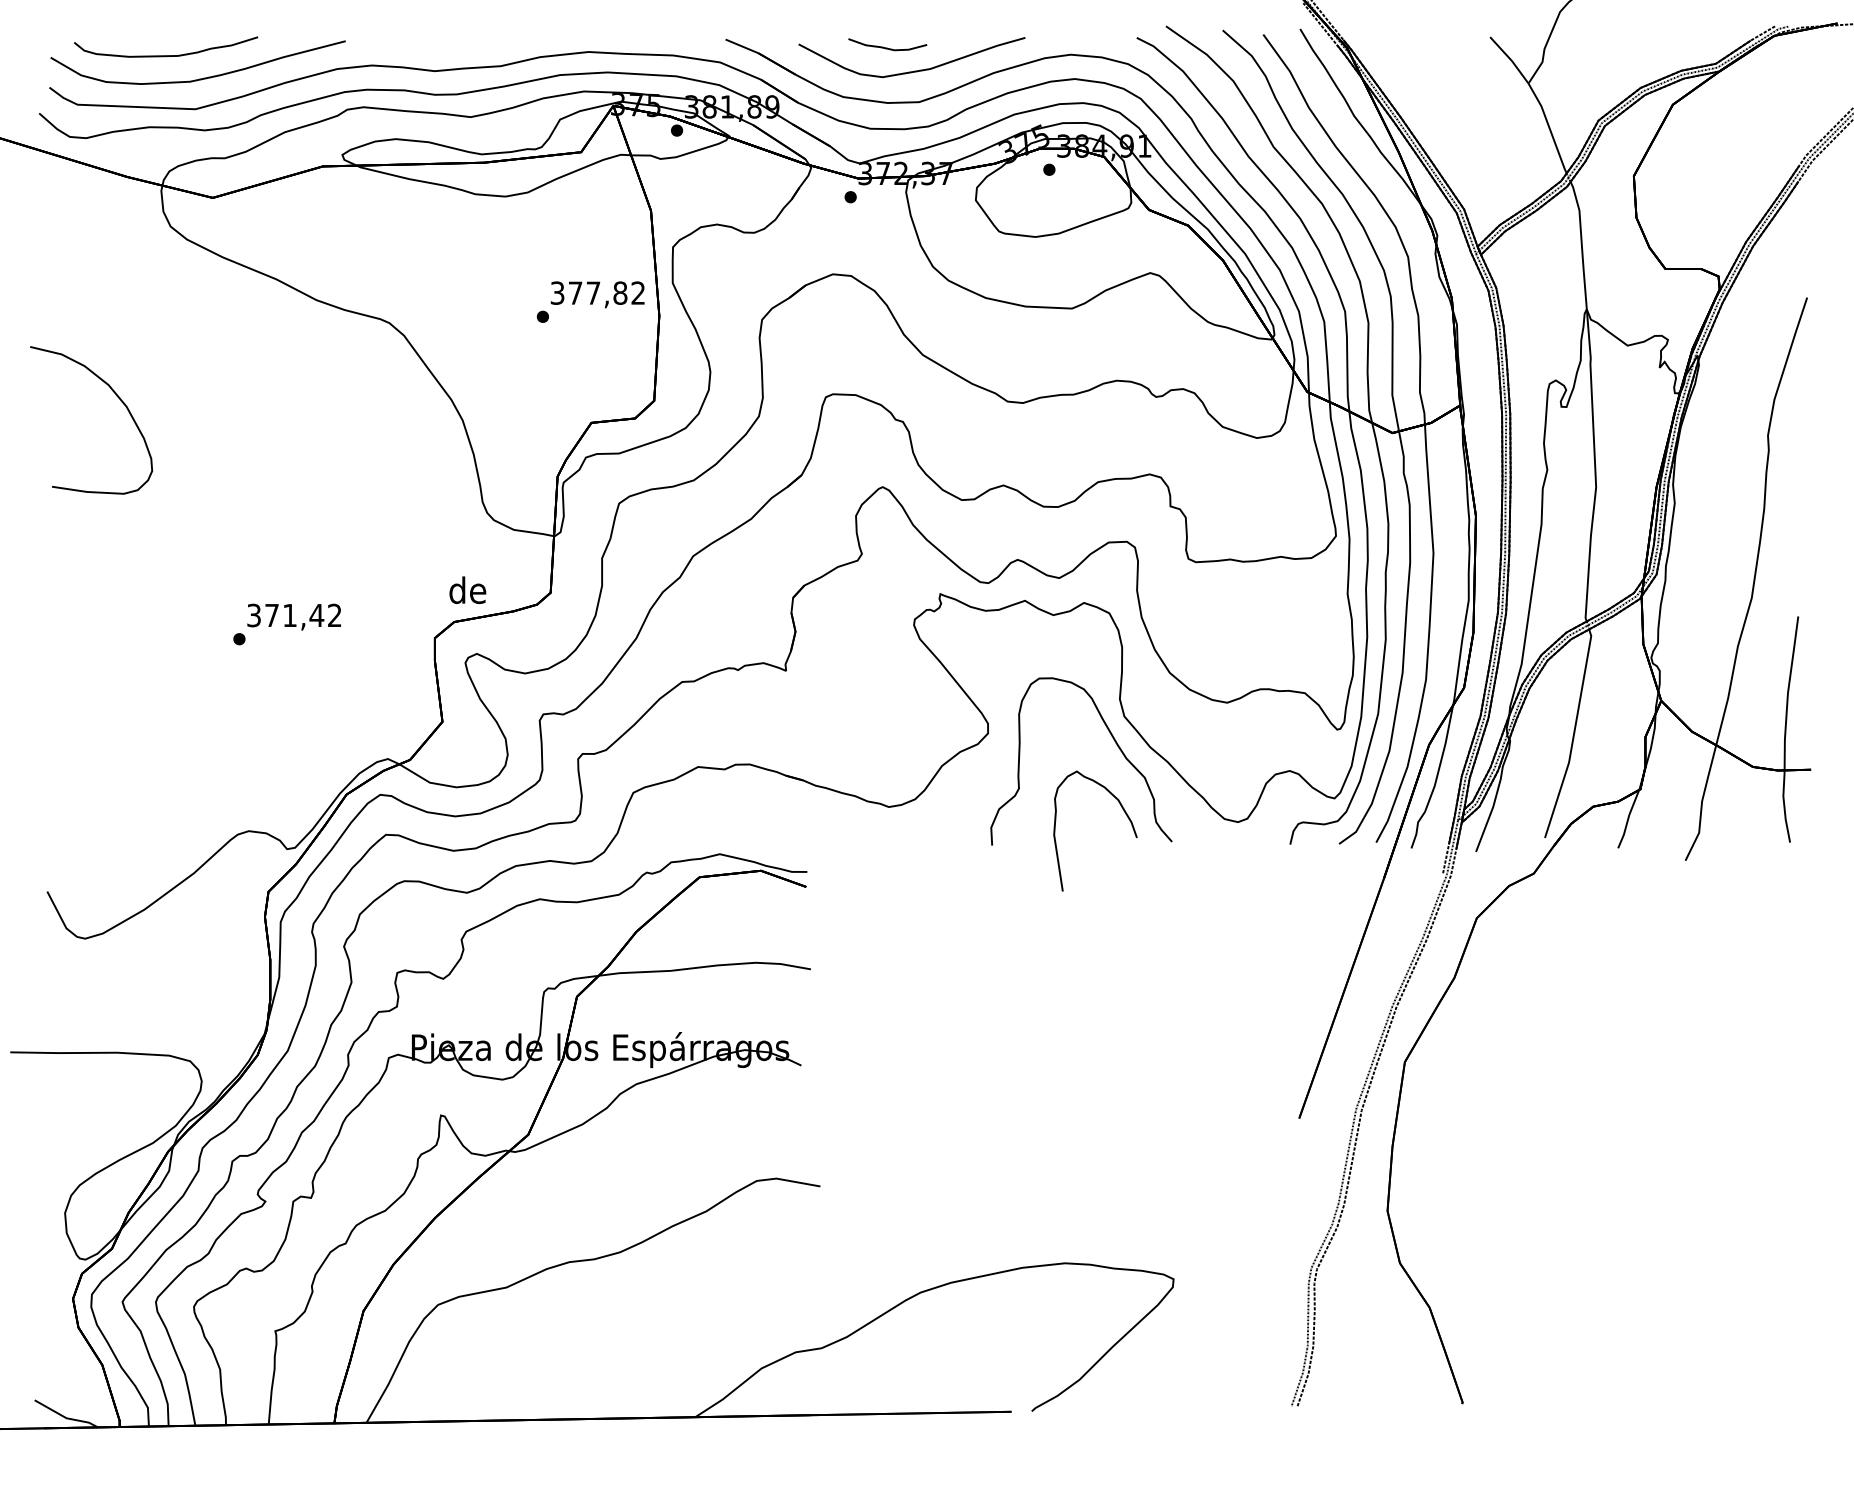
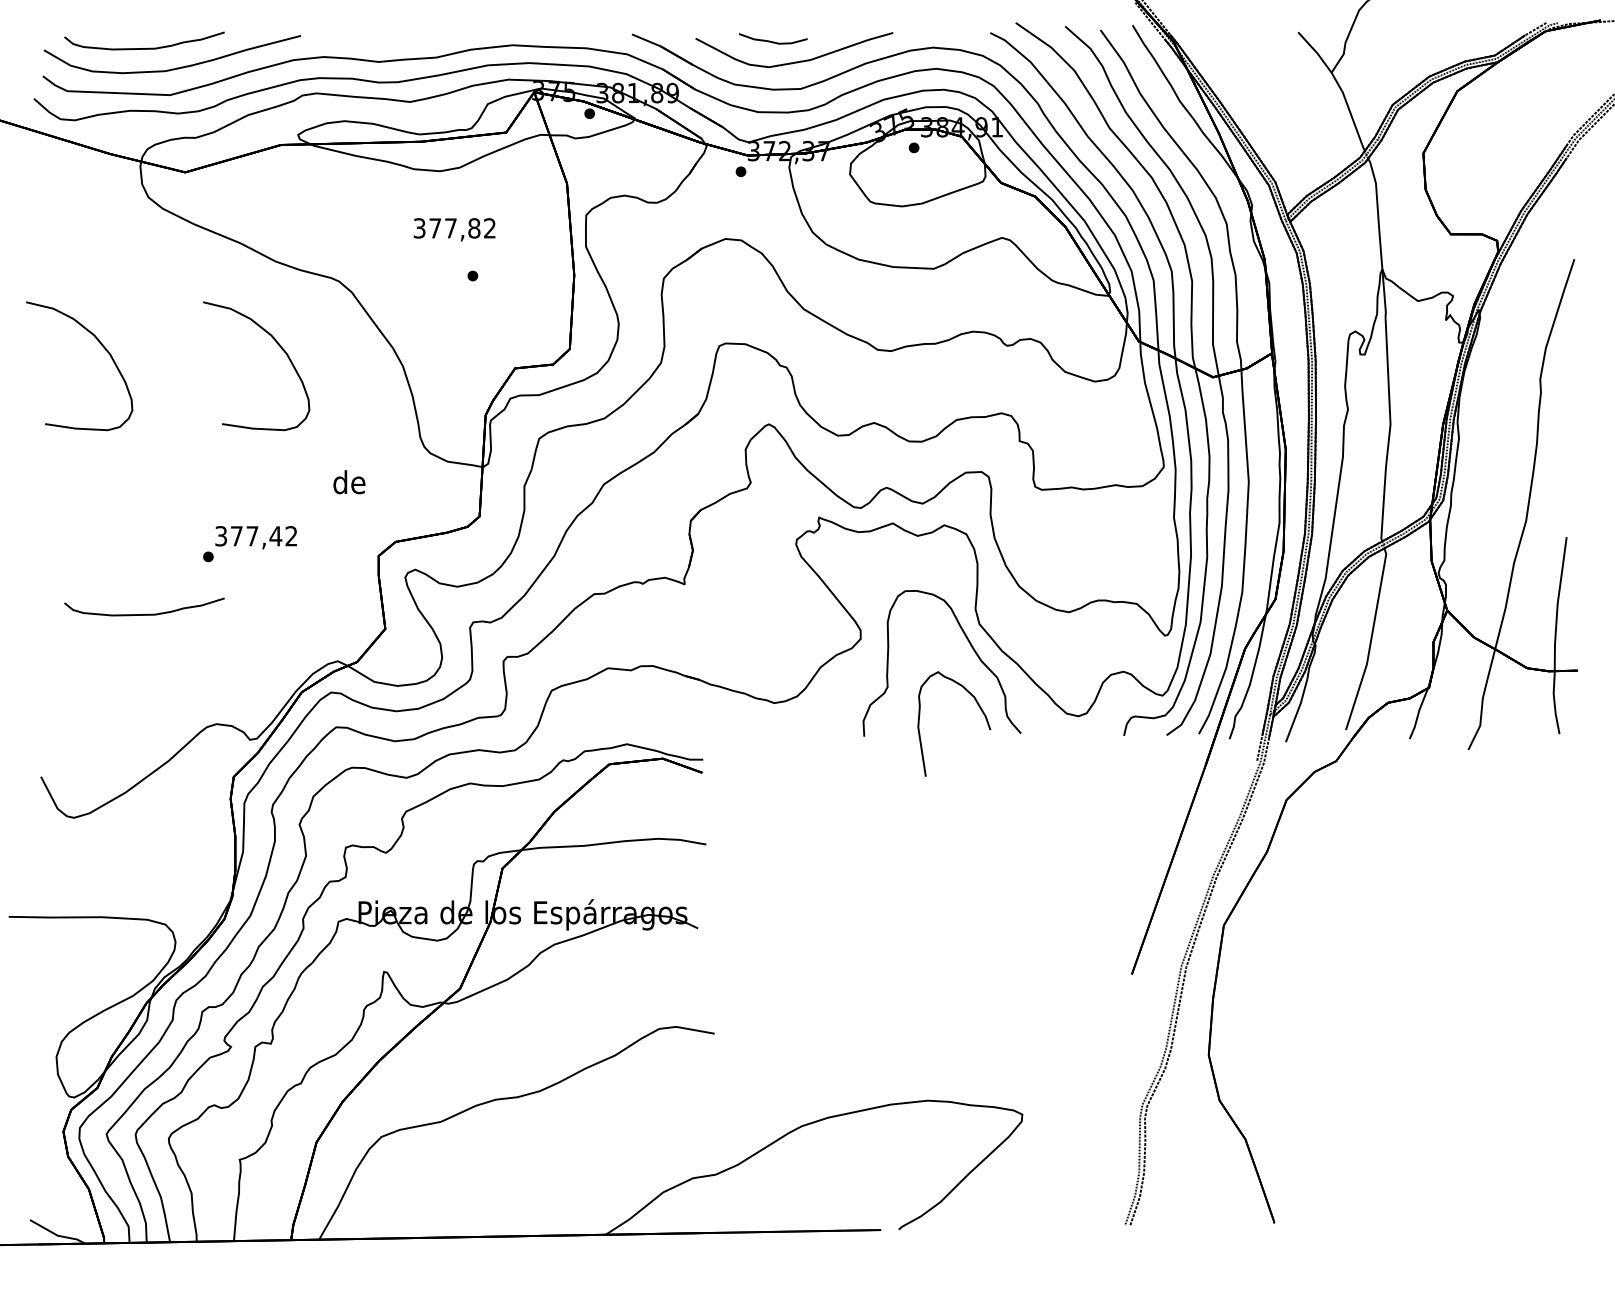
text: (597, 294) -> (454, 229), moved
curve: (323, 401) -> (281, 349), added
text: (467, 590) -> (349, 482), moved
text: (290, 615) -> (252, 536), 371,42 -> 377,42
curve: (169, 704) -> (147, 613), added

